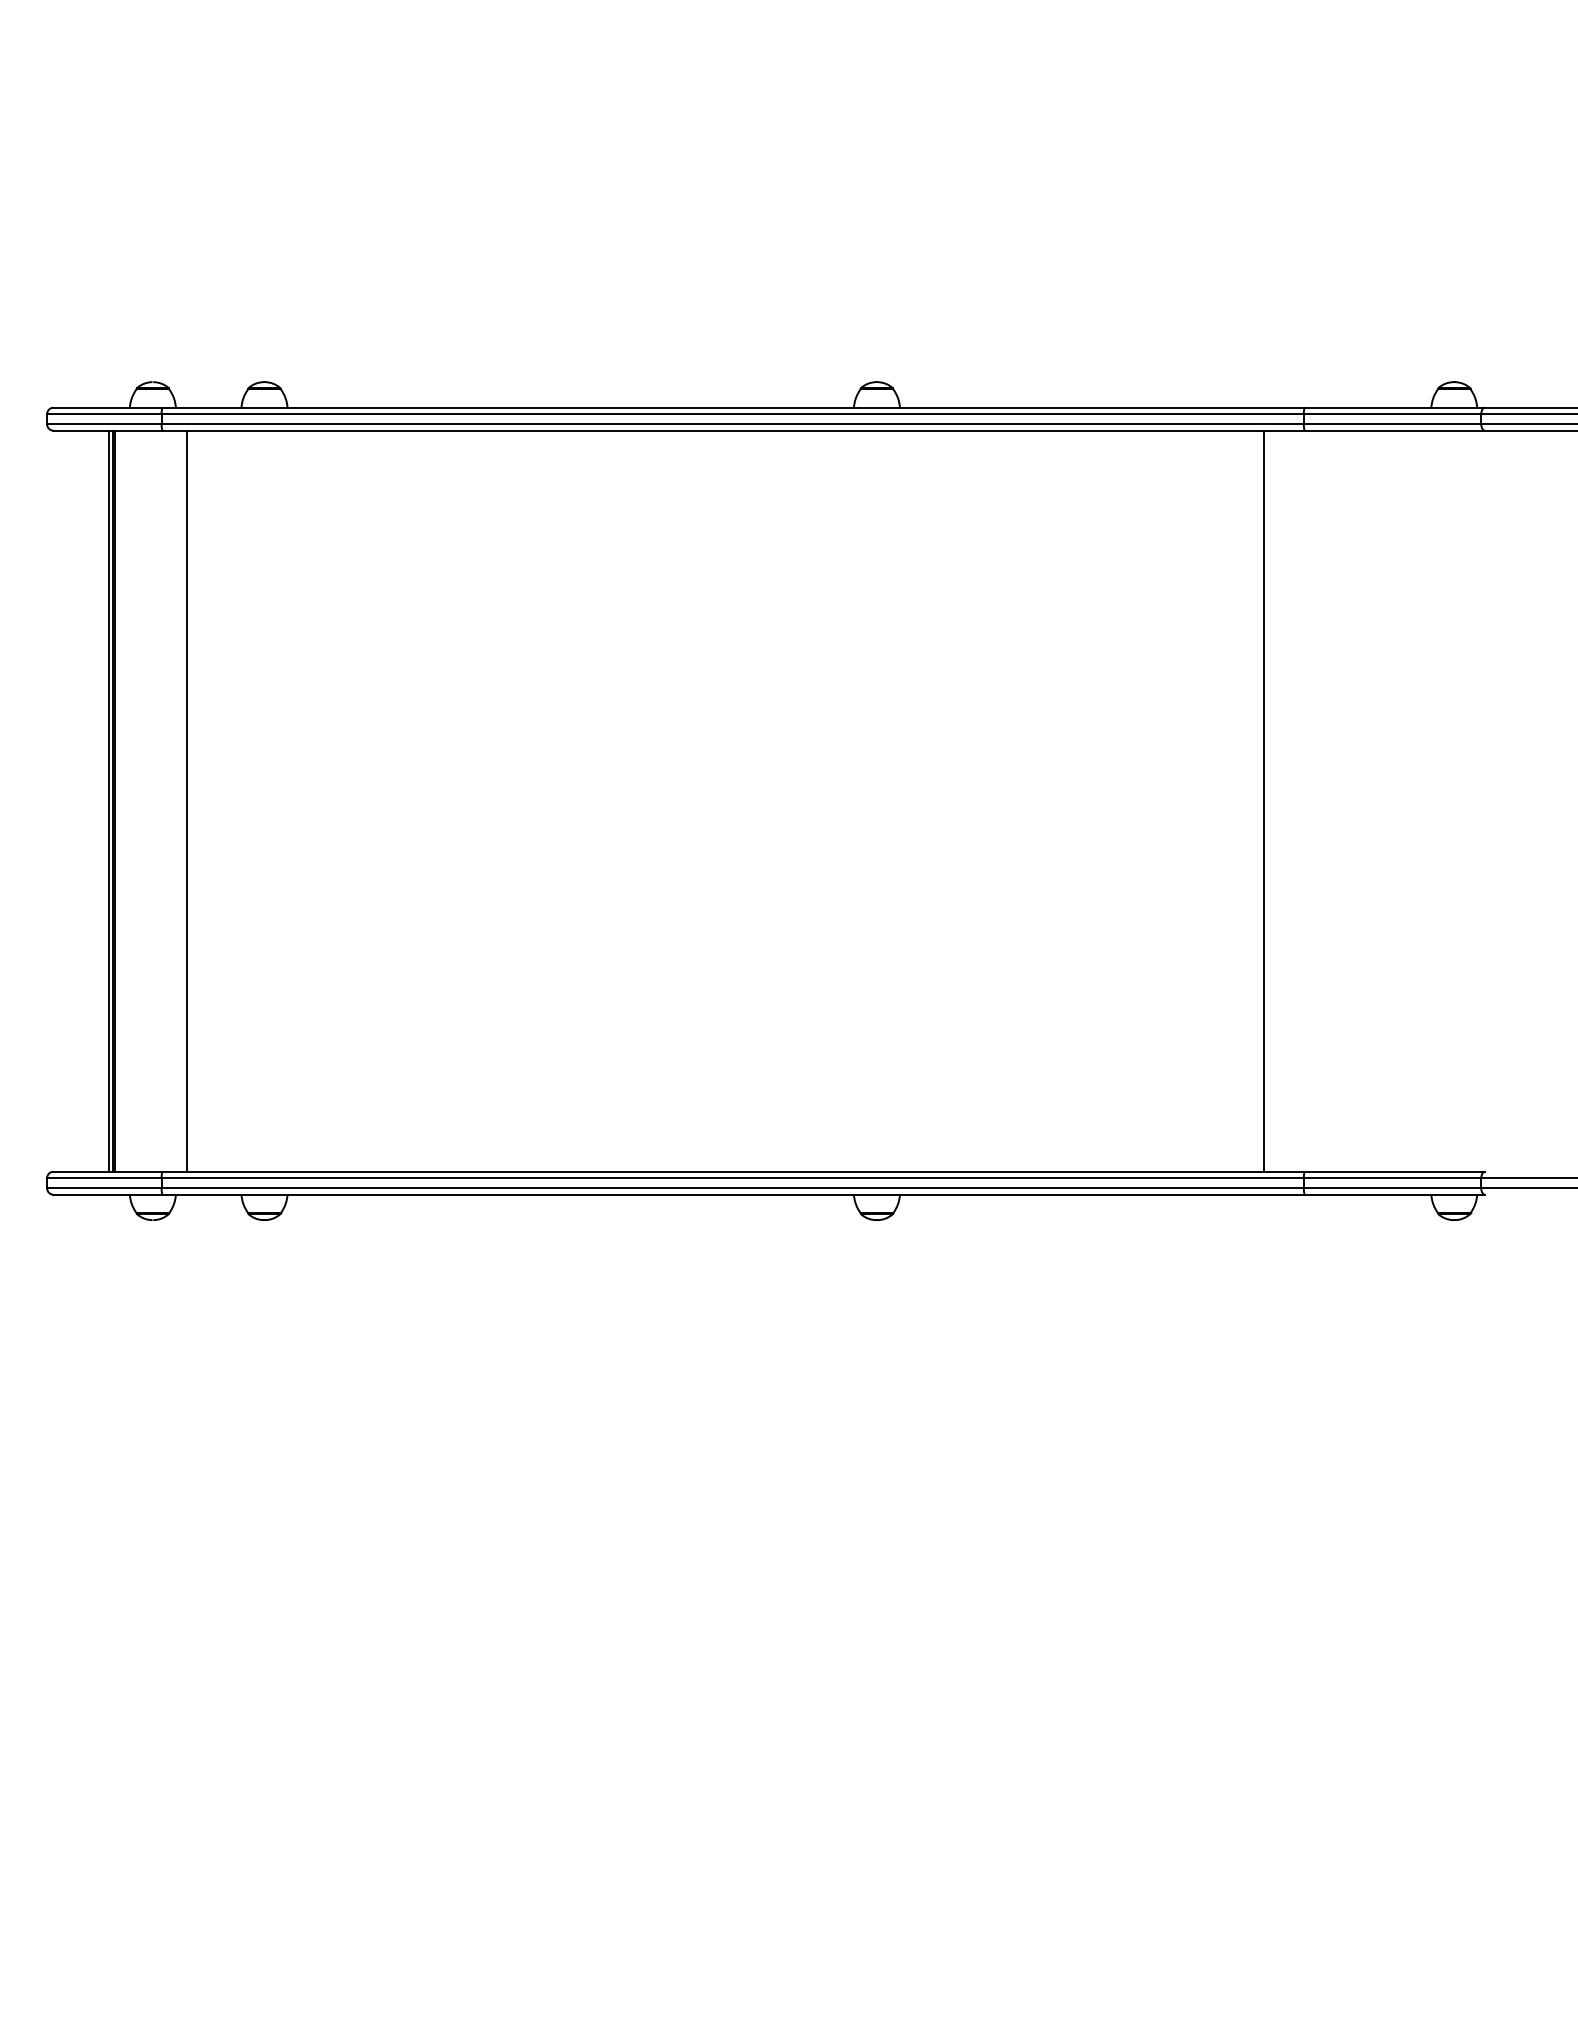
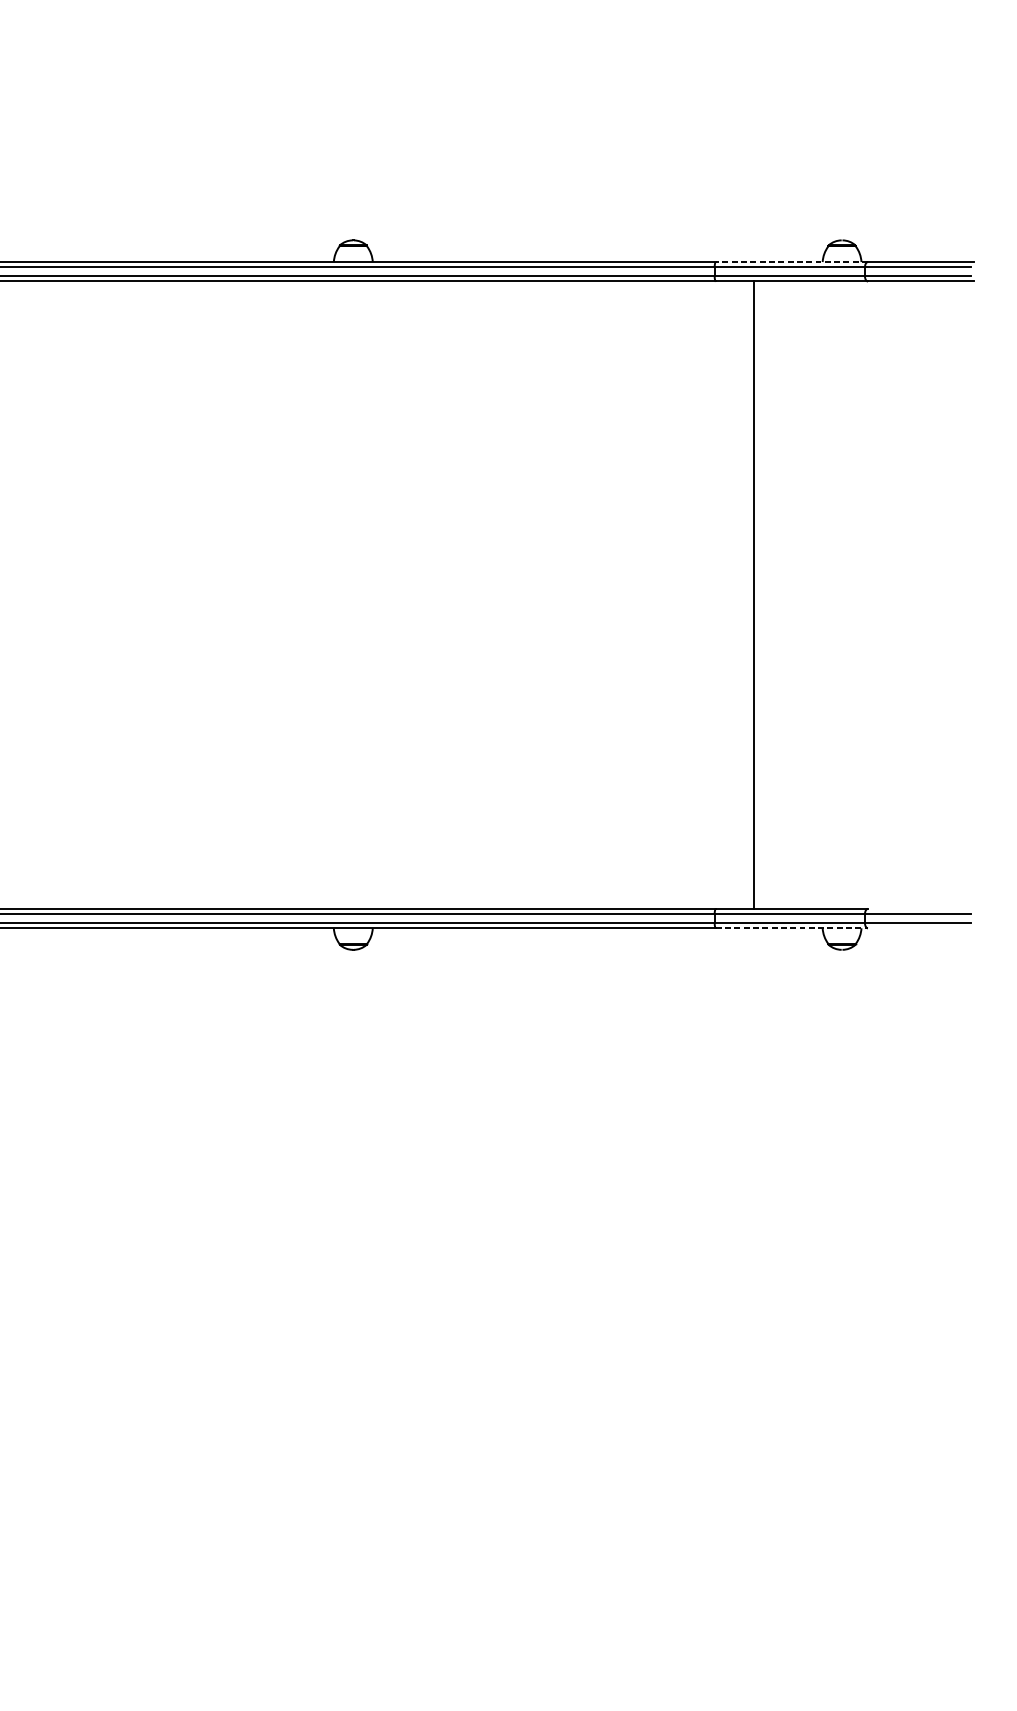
line: (1394, 407) -> (791, 261), solid -> dashed
line: (1264, 800) -> (754, 594), moved
line: (1394, 1194) -> (791, 928), solid -> dashed

